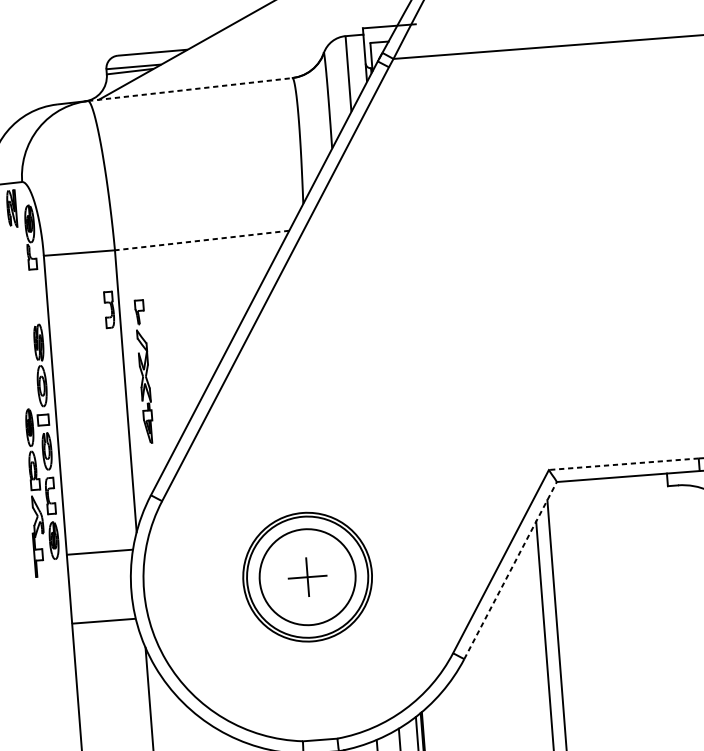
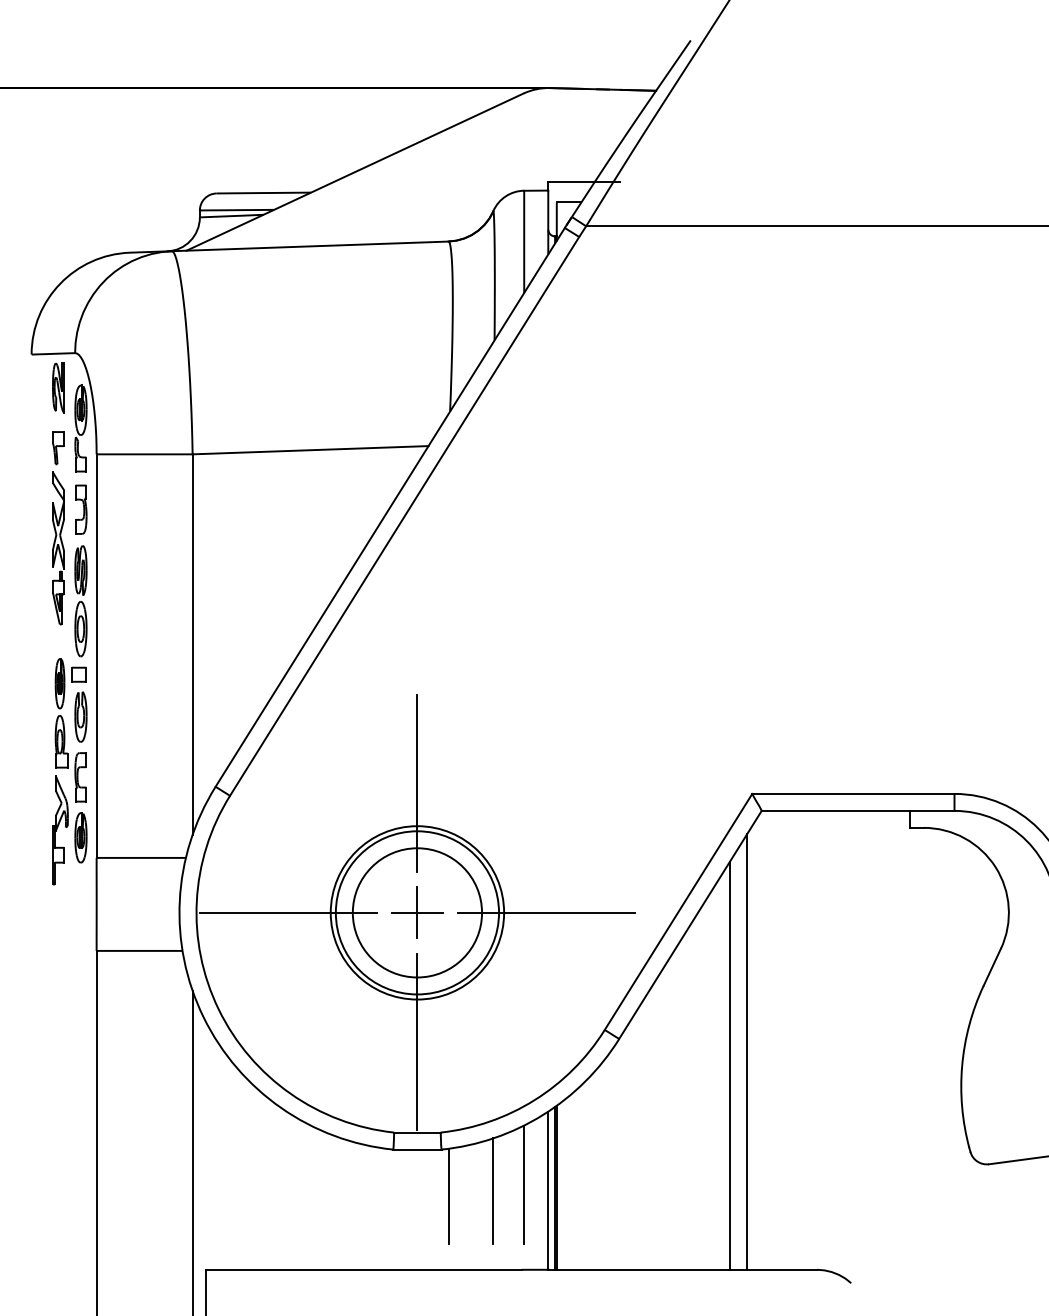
line: (190, 89) -> (310, 246), dashed -> solid
line: (202, 240) -> (310, 450), dashed -> solid
part: (109, 309) -> (81, 509), moved
part: (144, 371) -> (58, 528), moved
line: (623, 463) -> (852, 793), dashed -> solid
line: (300, 481) -> (417, 783), added
line: (403, 569) -> (546, 912), added
line: (510, 570) -> (690, 924), dashed -> solid
line: (211, 584) -> (287, 912), added
line: (315, 672) -> (417, 1041), added

